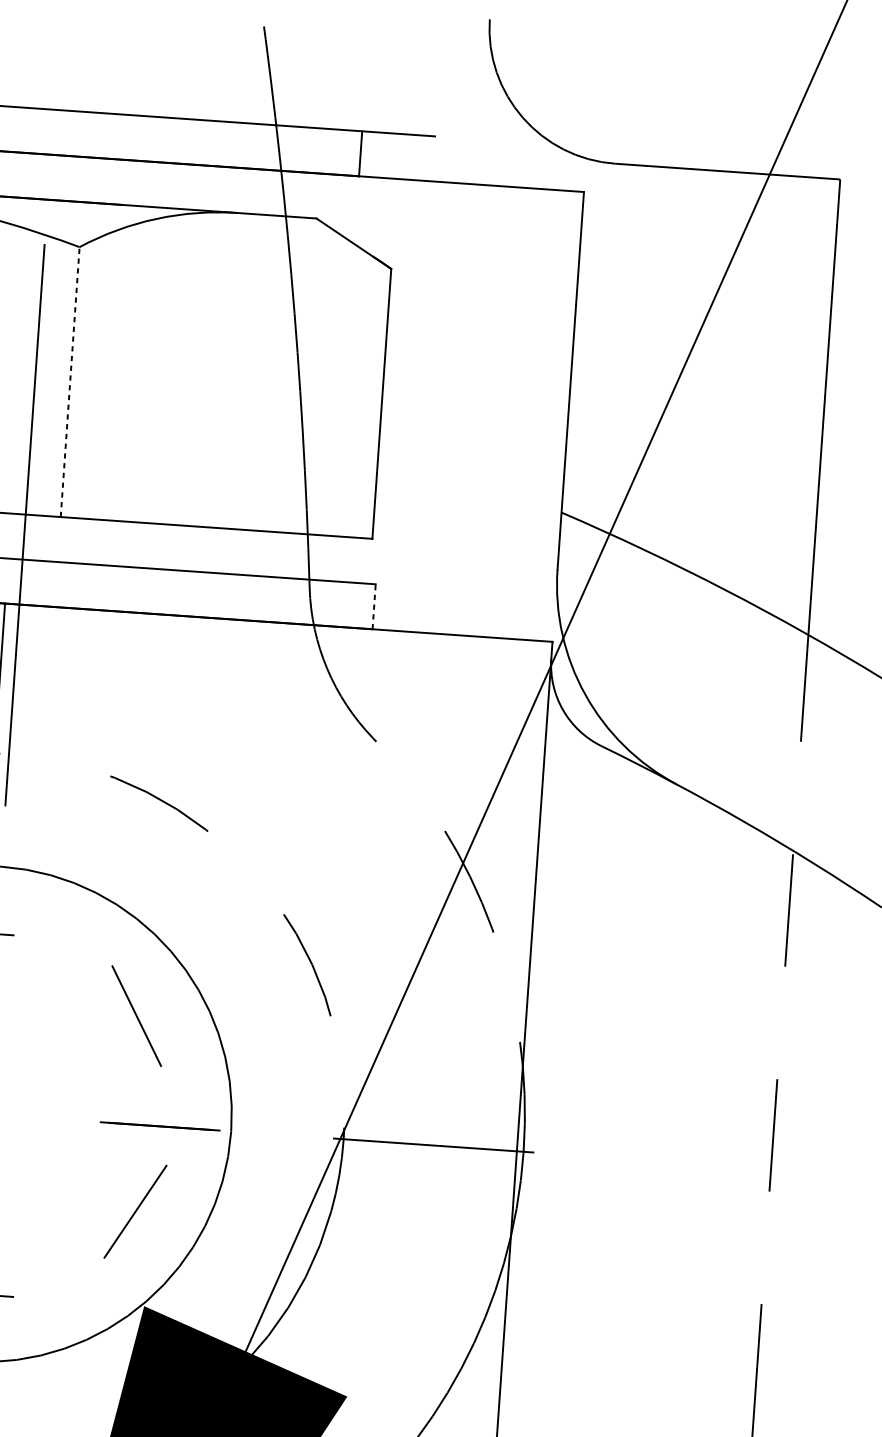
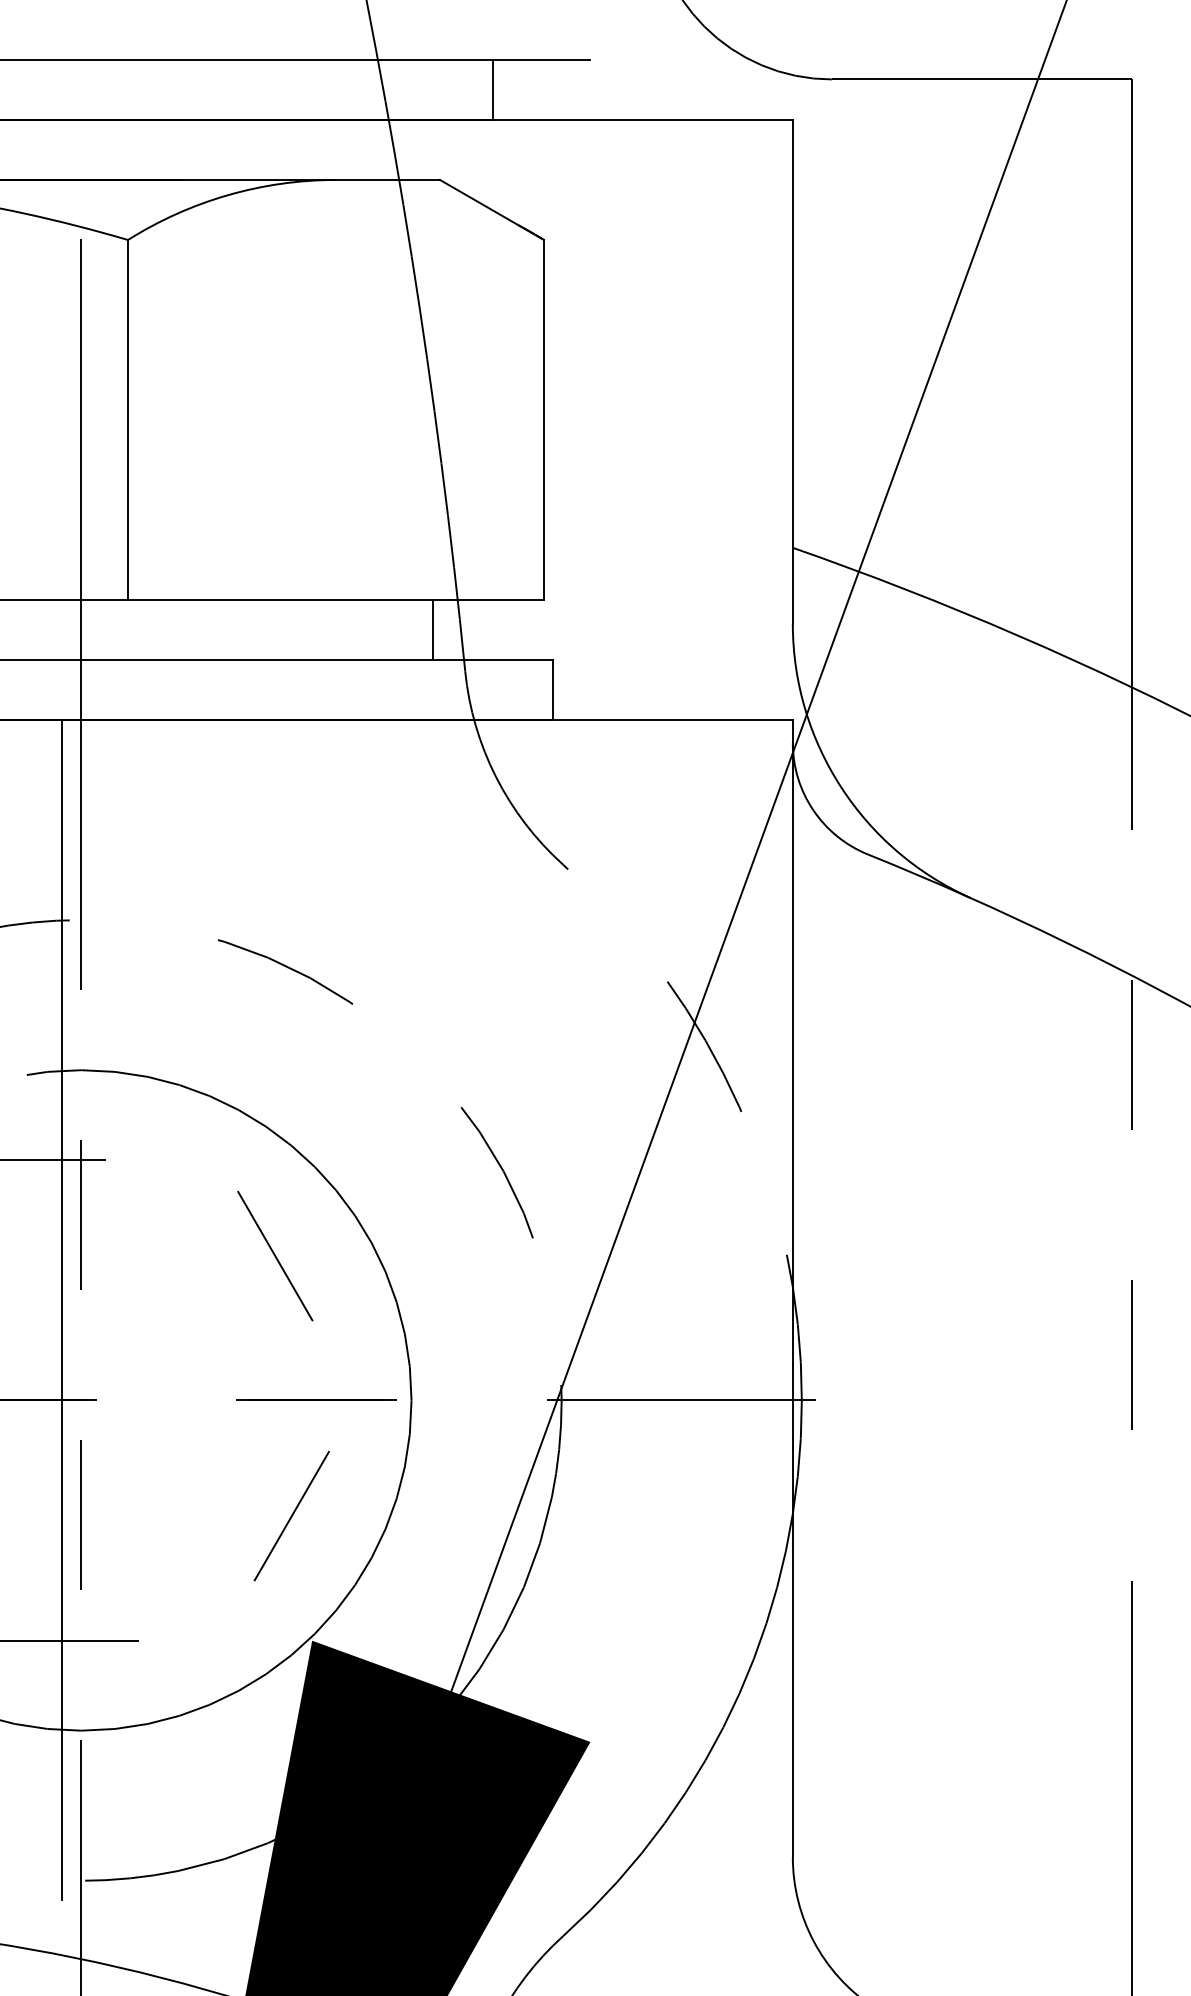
line: (70, 381) -> (128, 419), dashed -> solid
line: (287, 555) -> (432, 630), added
line: (374, 606) -> (552, 689), dashed -> solid

